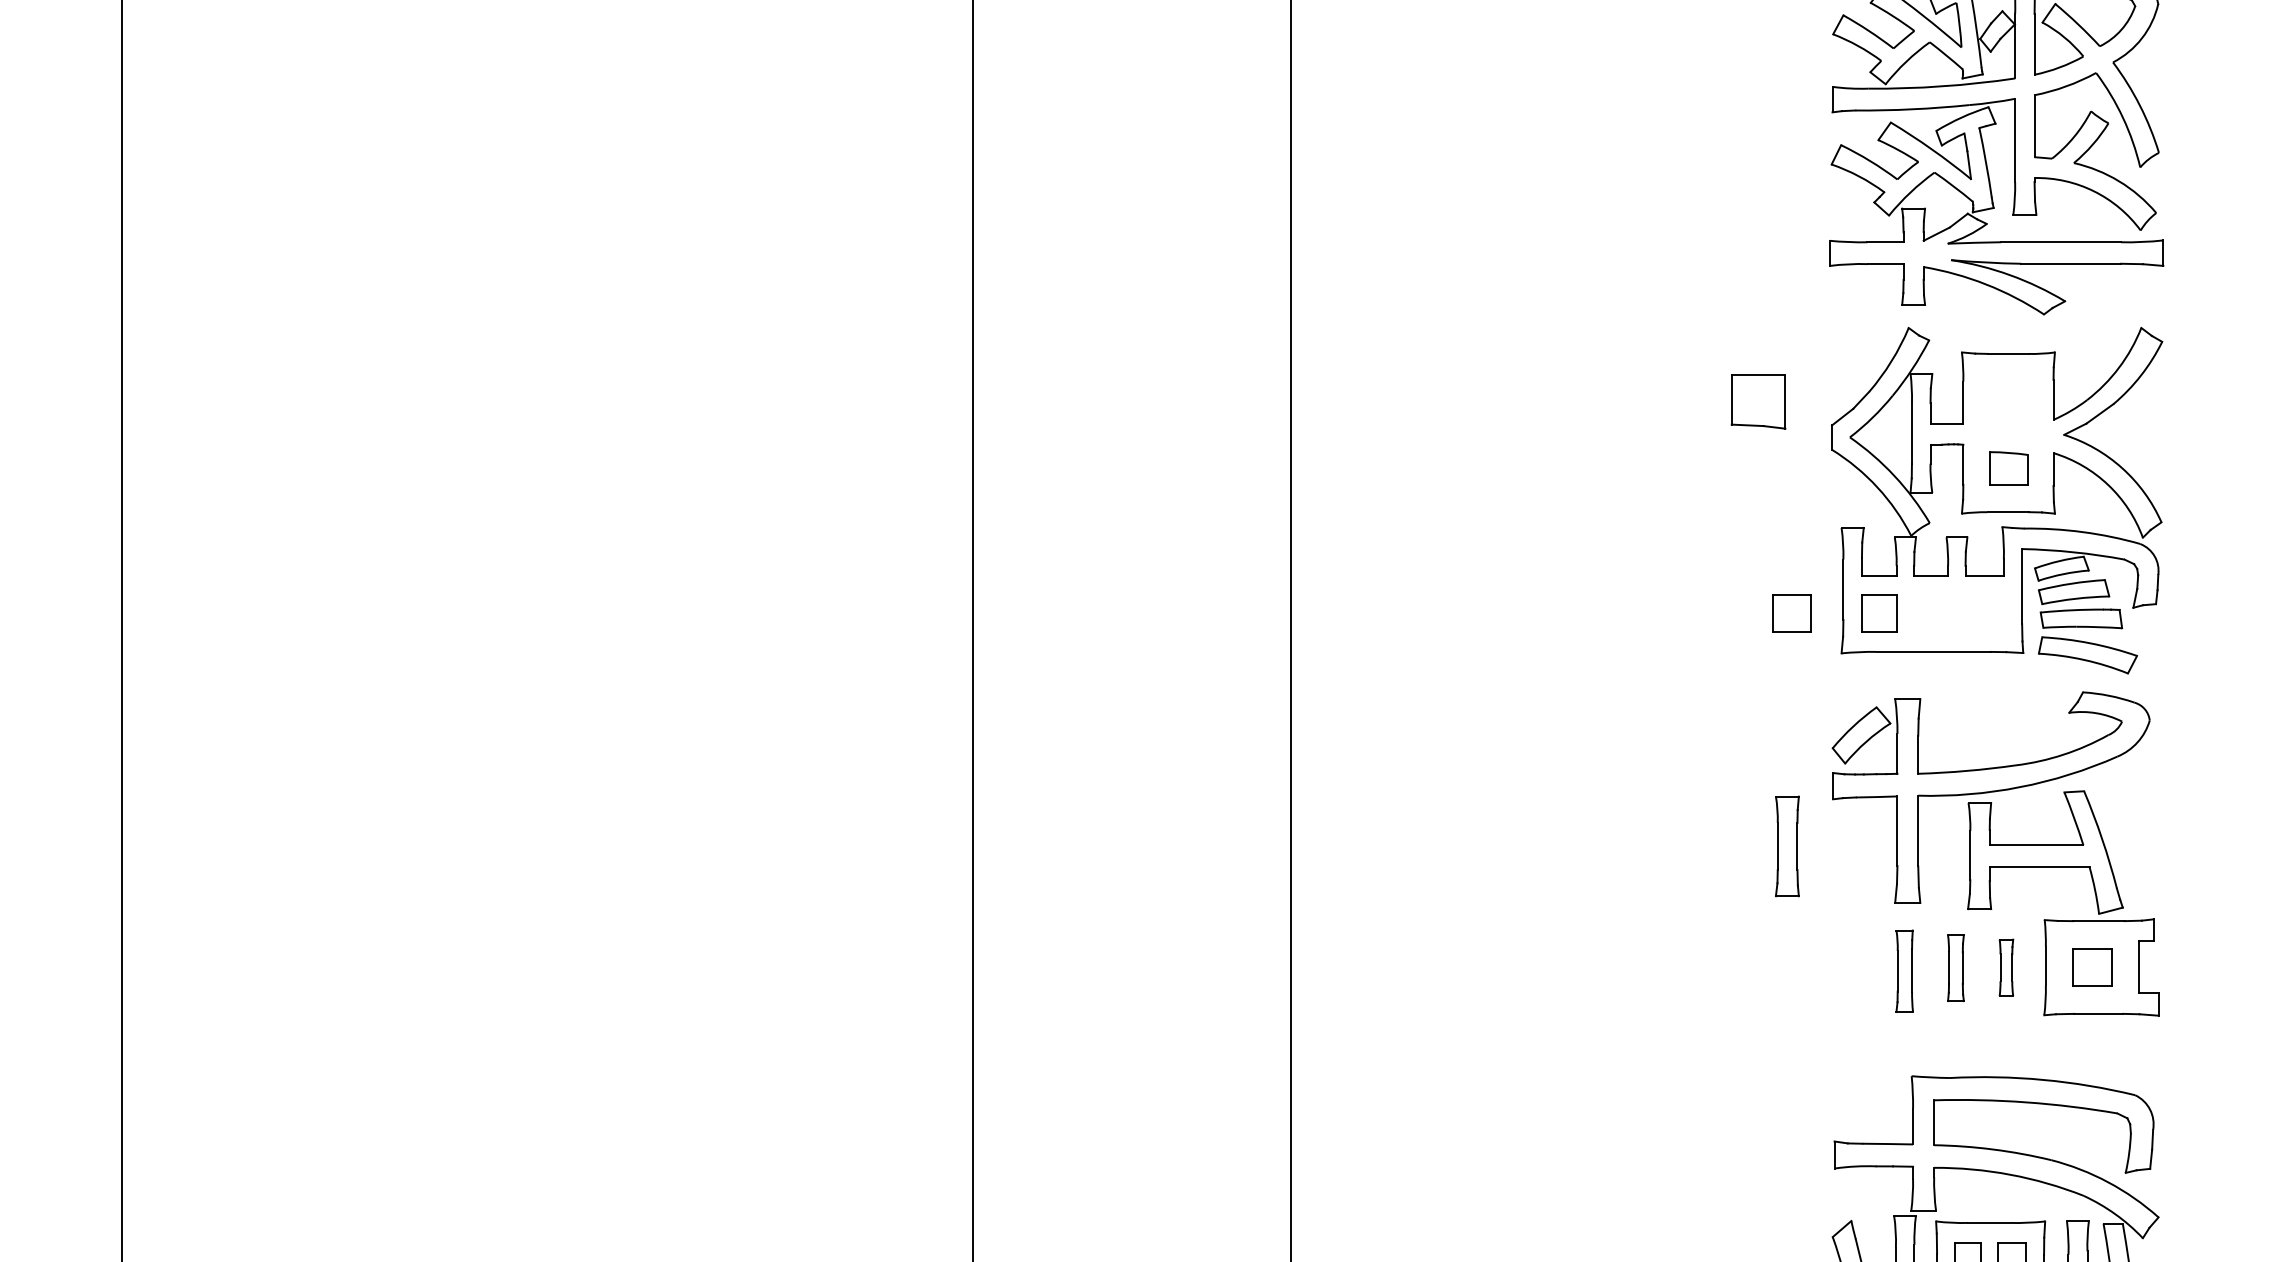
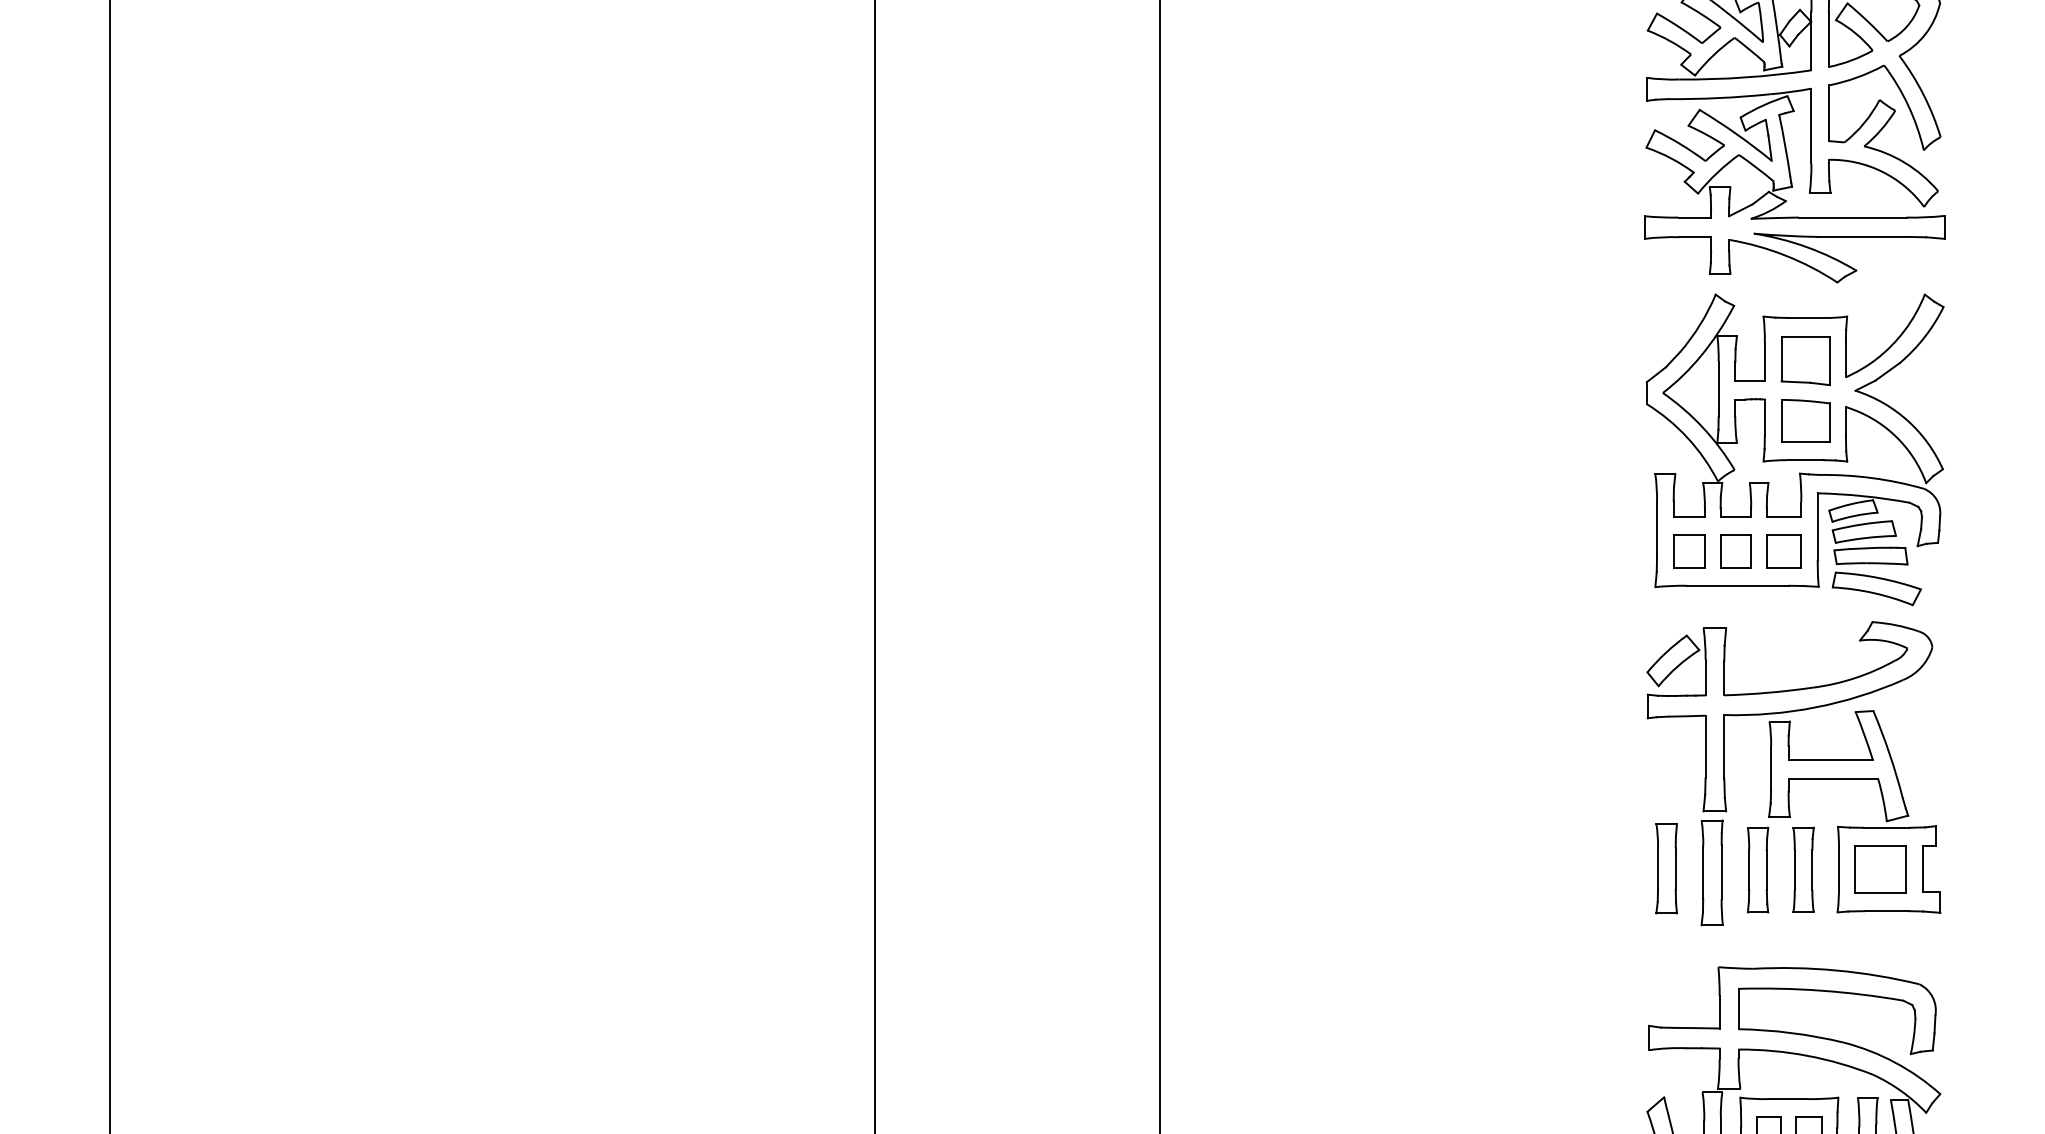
part: (1758, 402) -> (1805, 361), moved
part: (2008, 468) -> (1805, 420), size x1.43
part: (1791, 613) -> (1783, 551), moved
part: (1930, 613) -> (1735, 551), added
part: (1787, 846) -> (1666, 868), moved
part: (1956, 967) -> (1758, 869), size x1.43
part: (2006, 967) -> (1803, 869), size x1.67
part: (2092, 967) -> (1880, 869), size x1.43
part: (1904, 970) -> (1711, 872), size x1.43

